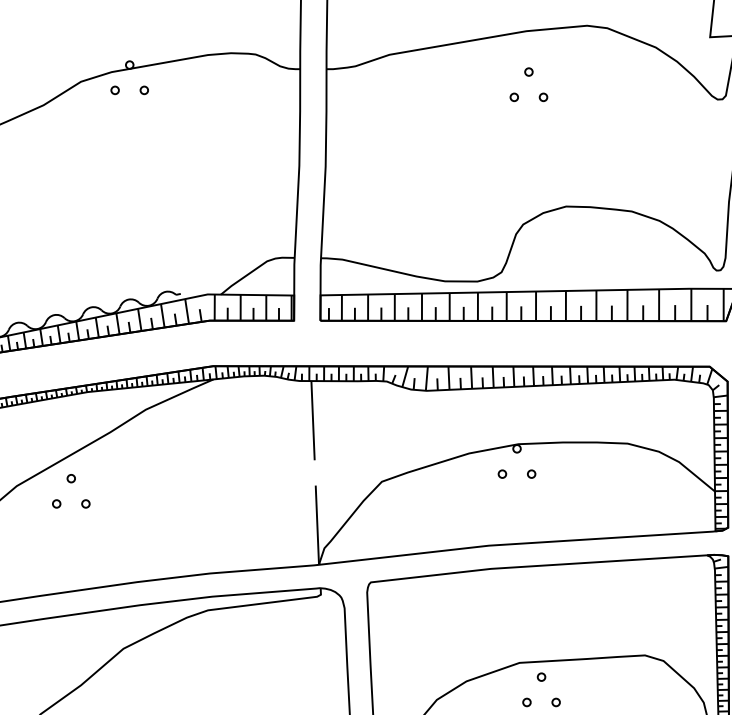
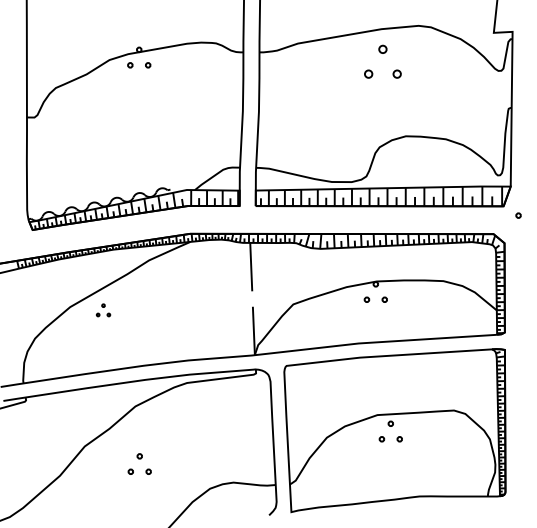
part: (529, 84) -> (383, 61), size x1.6
part: (71, 491) -> (103, 310), size x0.6

